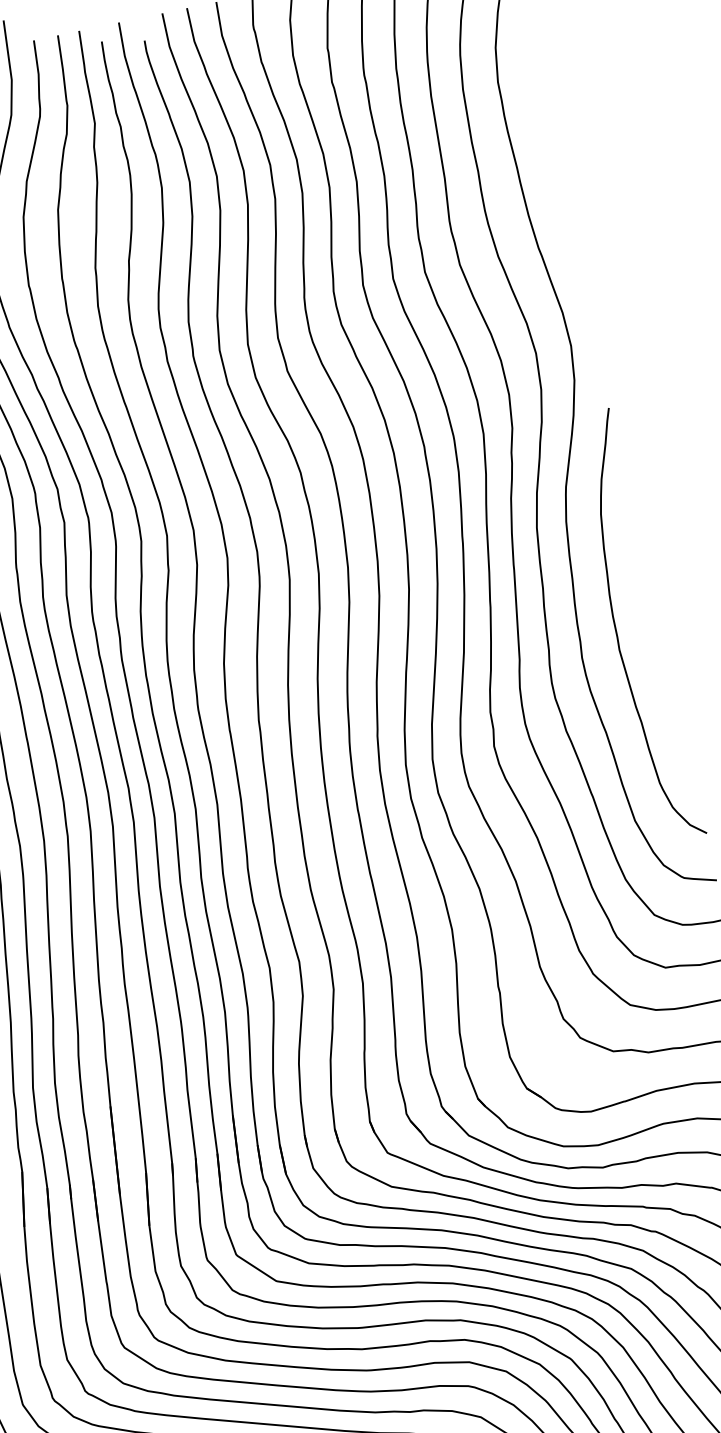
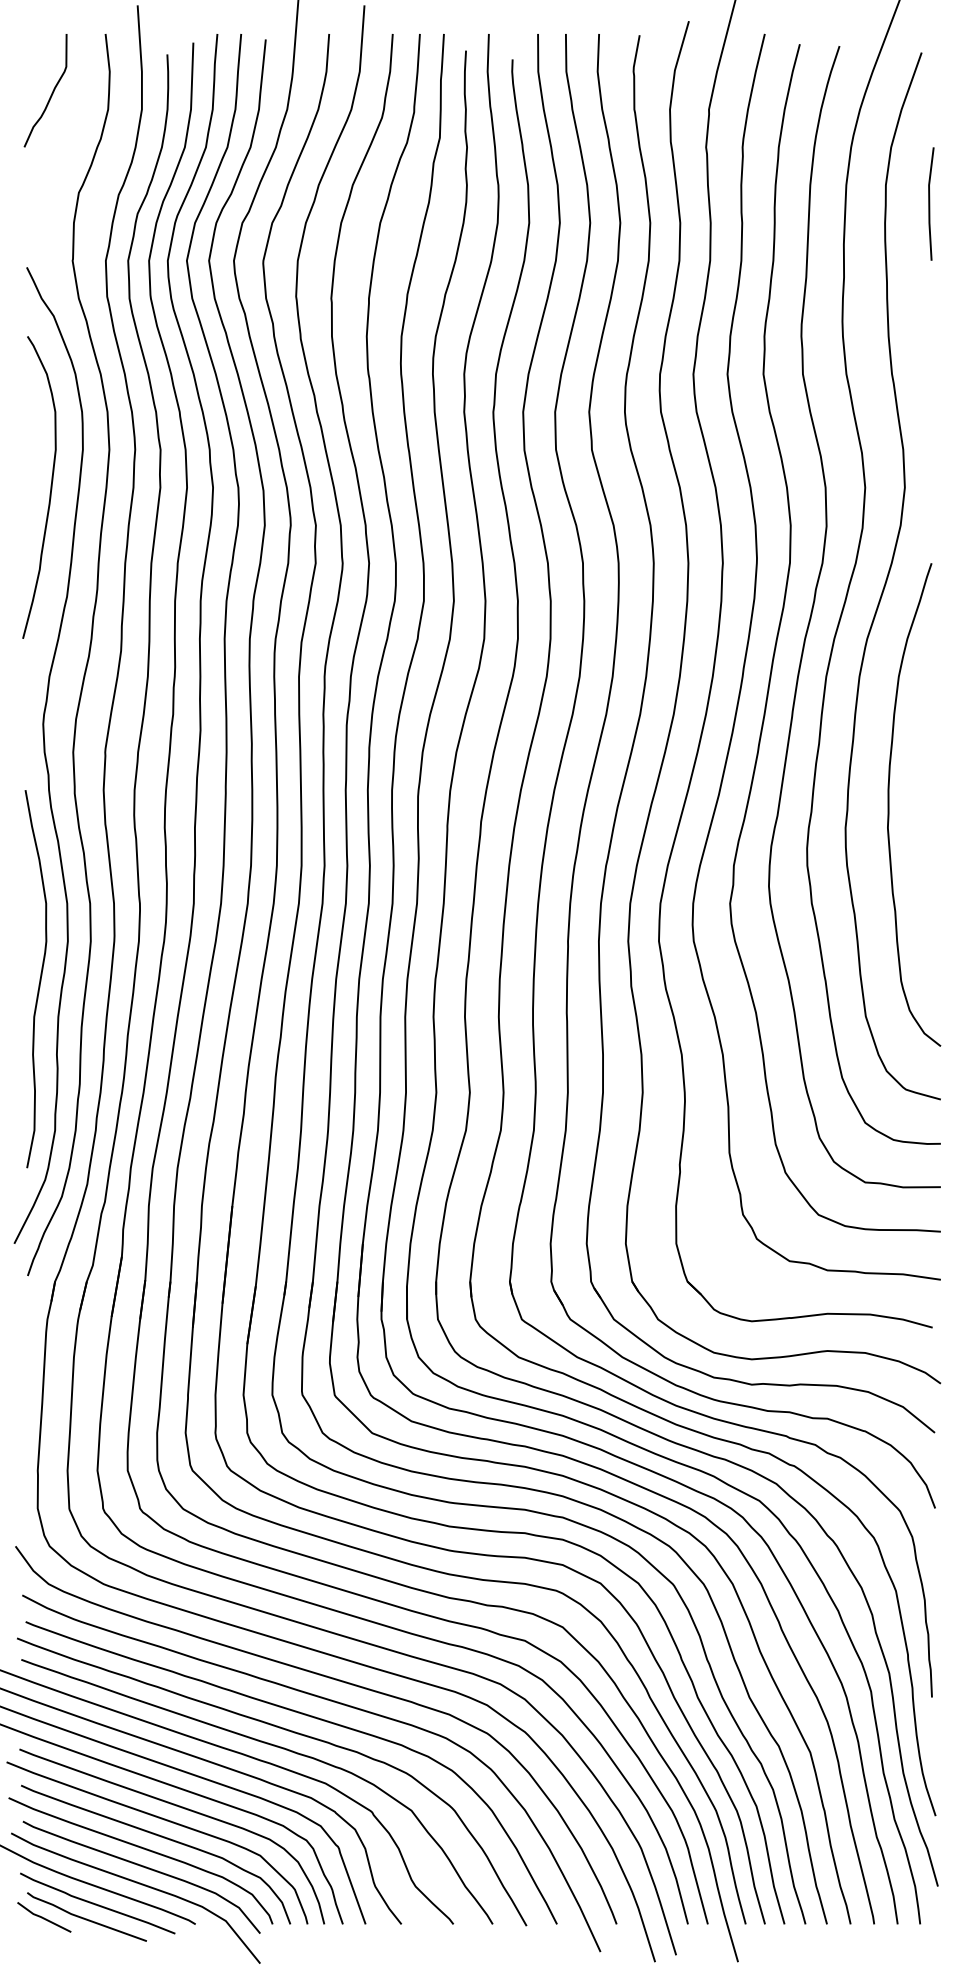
line: (540, 90) -> (930, 203), added

